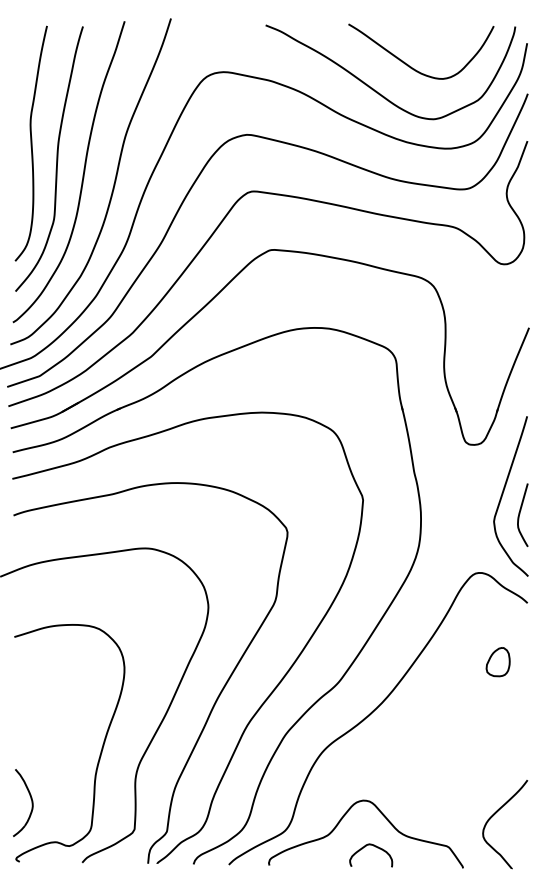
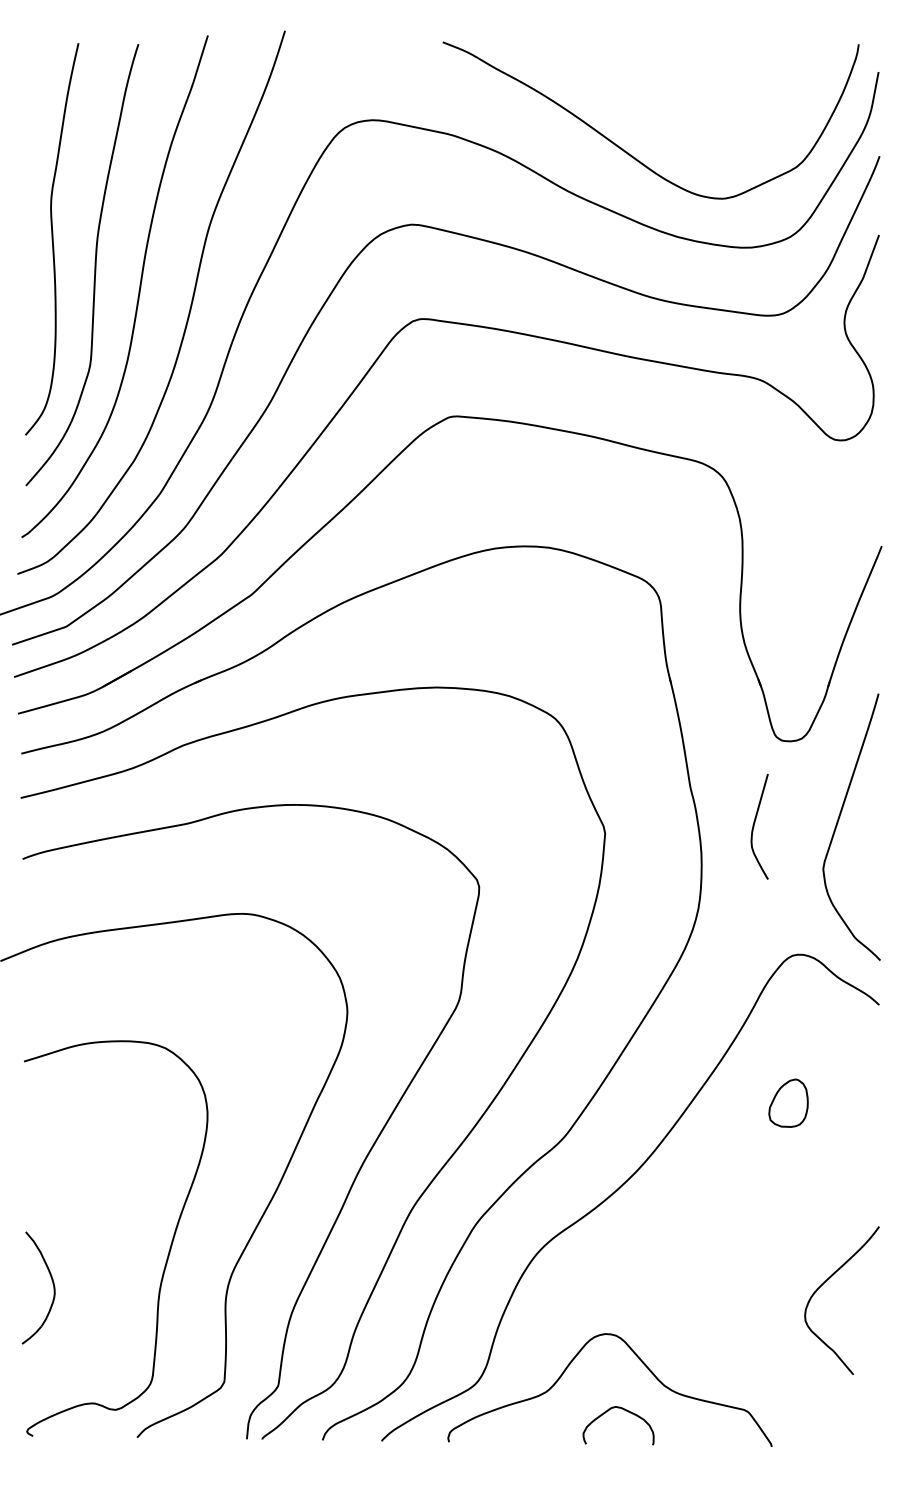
curve: (411, 66) -> (685, 110), removed
curve: (520, 514) -> (755, 825), moved
part: (497, 662) -> (787, 1103), moved
part: (31, 802) -> (52, 1287), moved
curve: (495, 814) -> (825, 1283), moved

